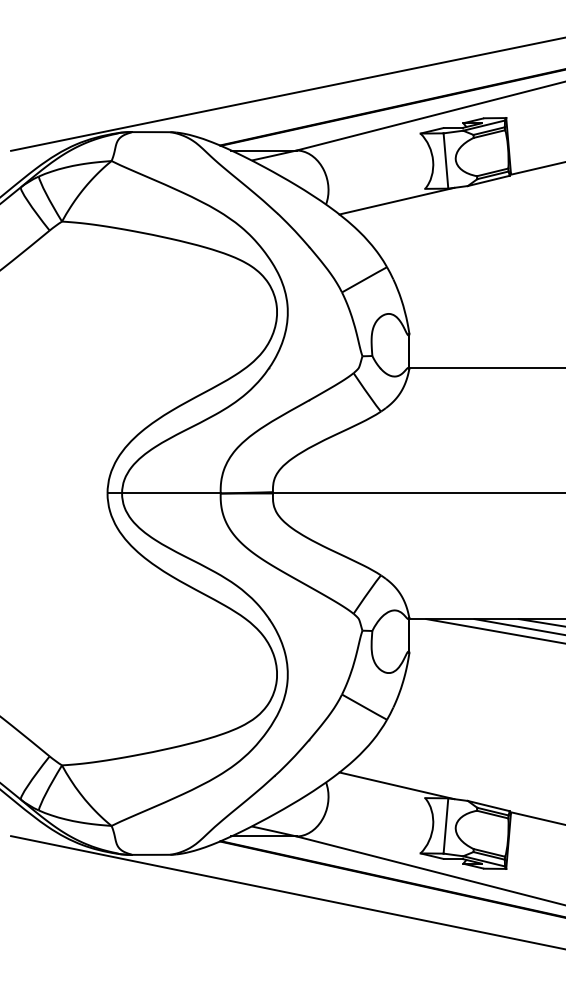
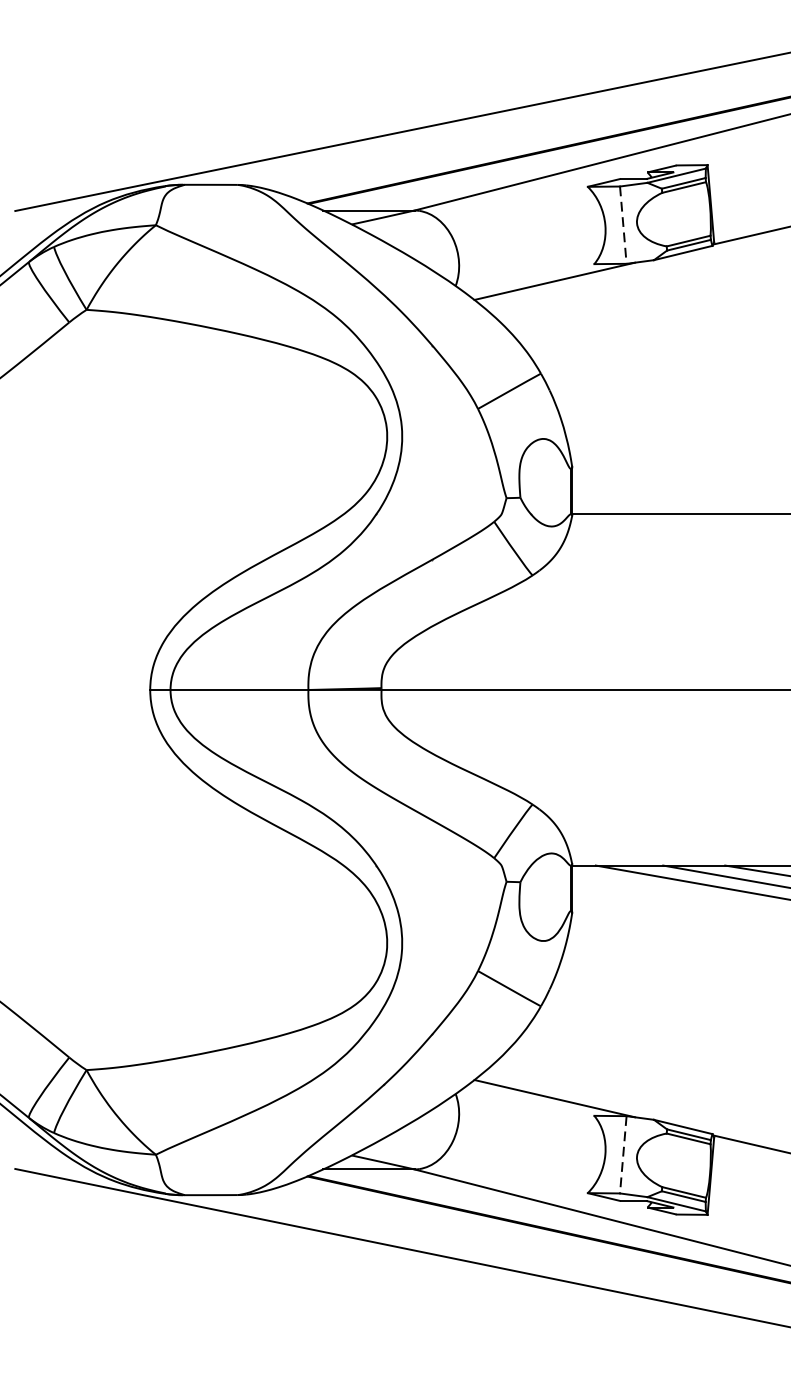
line: (445, 161) -> (622, 225), solid -> dashed
line: (445, 825) -> (622, 1154), solid -> dashed

